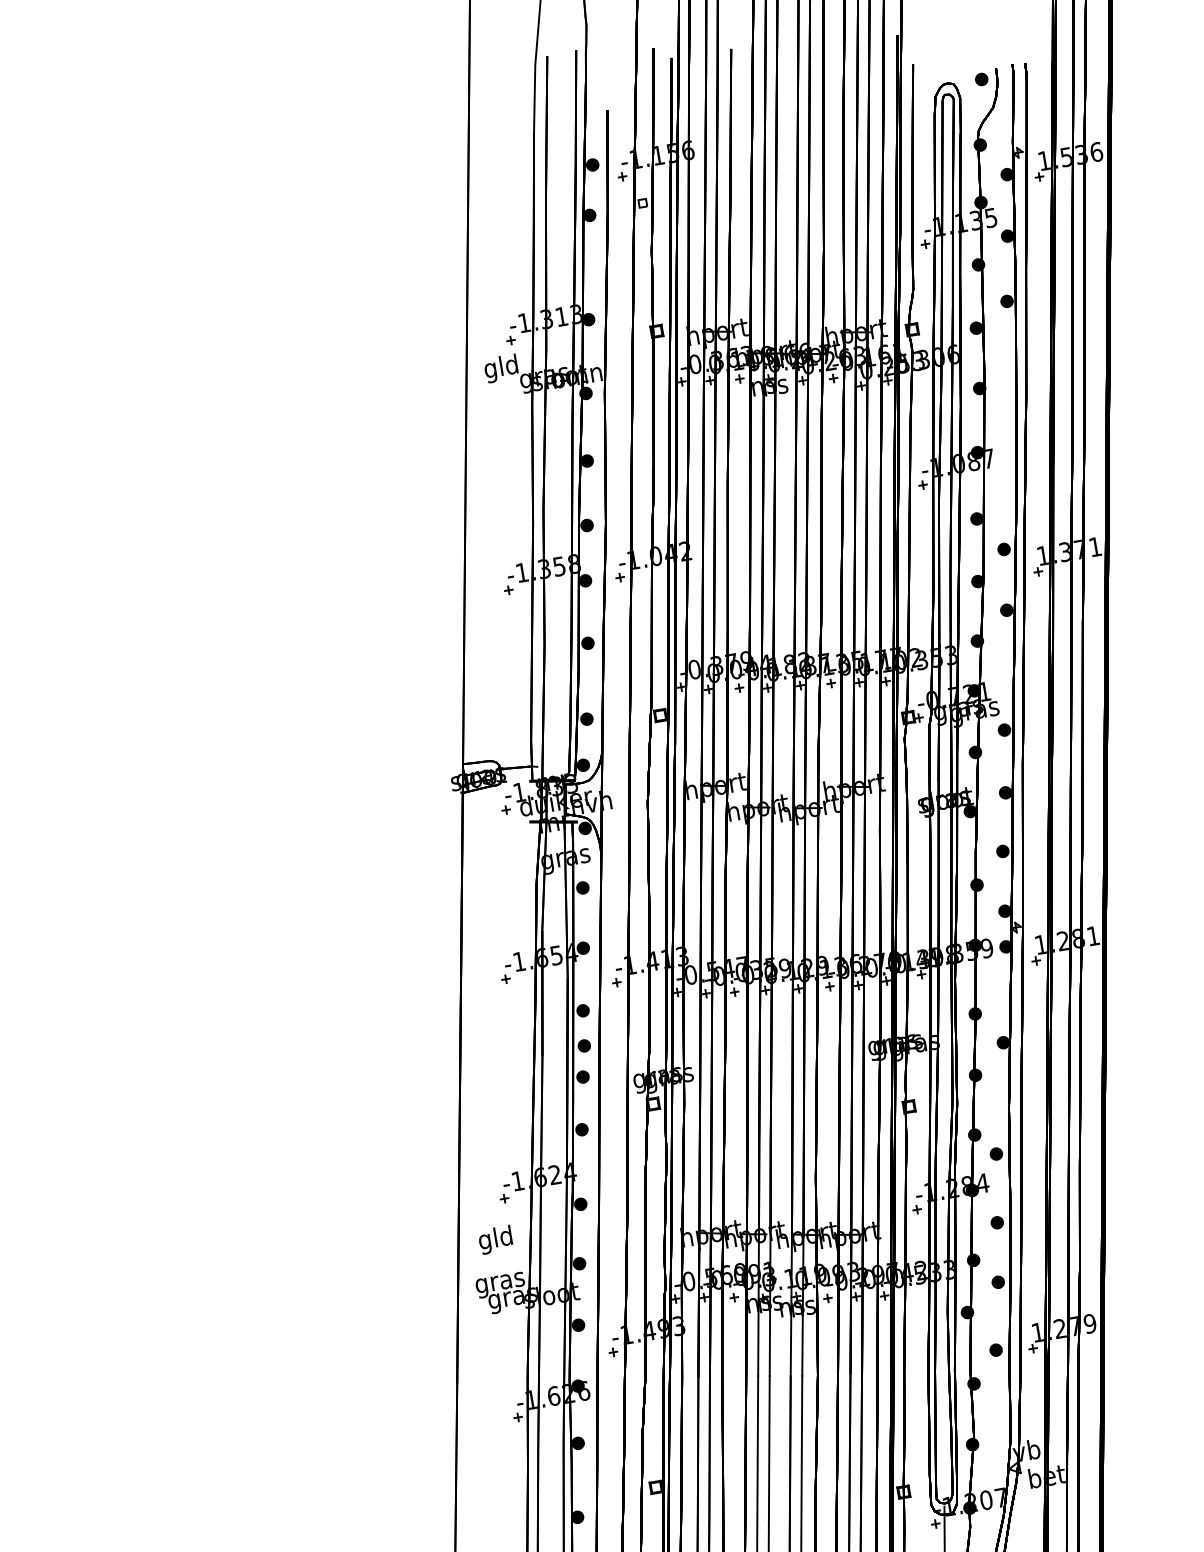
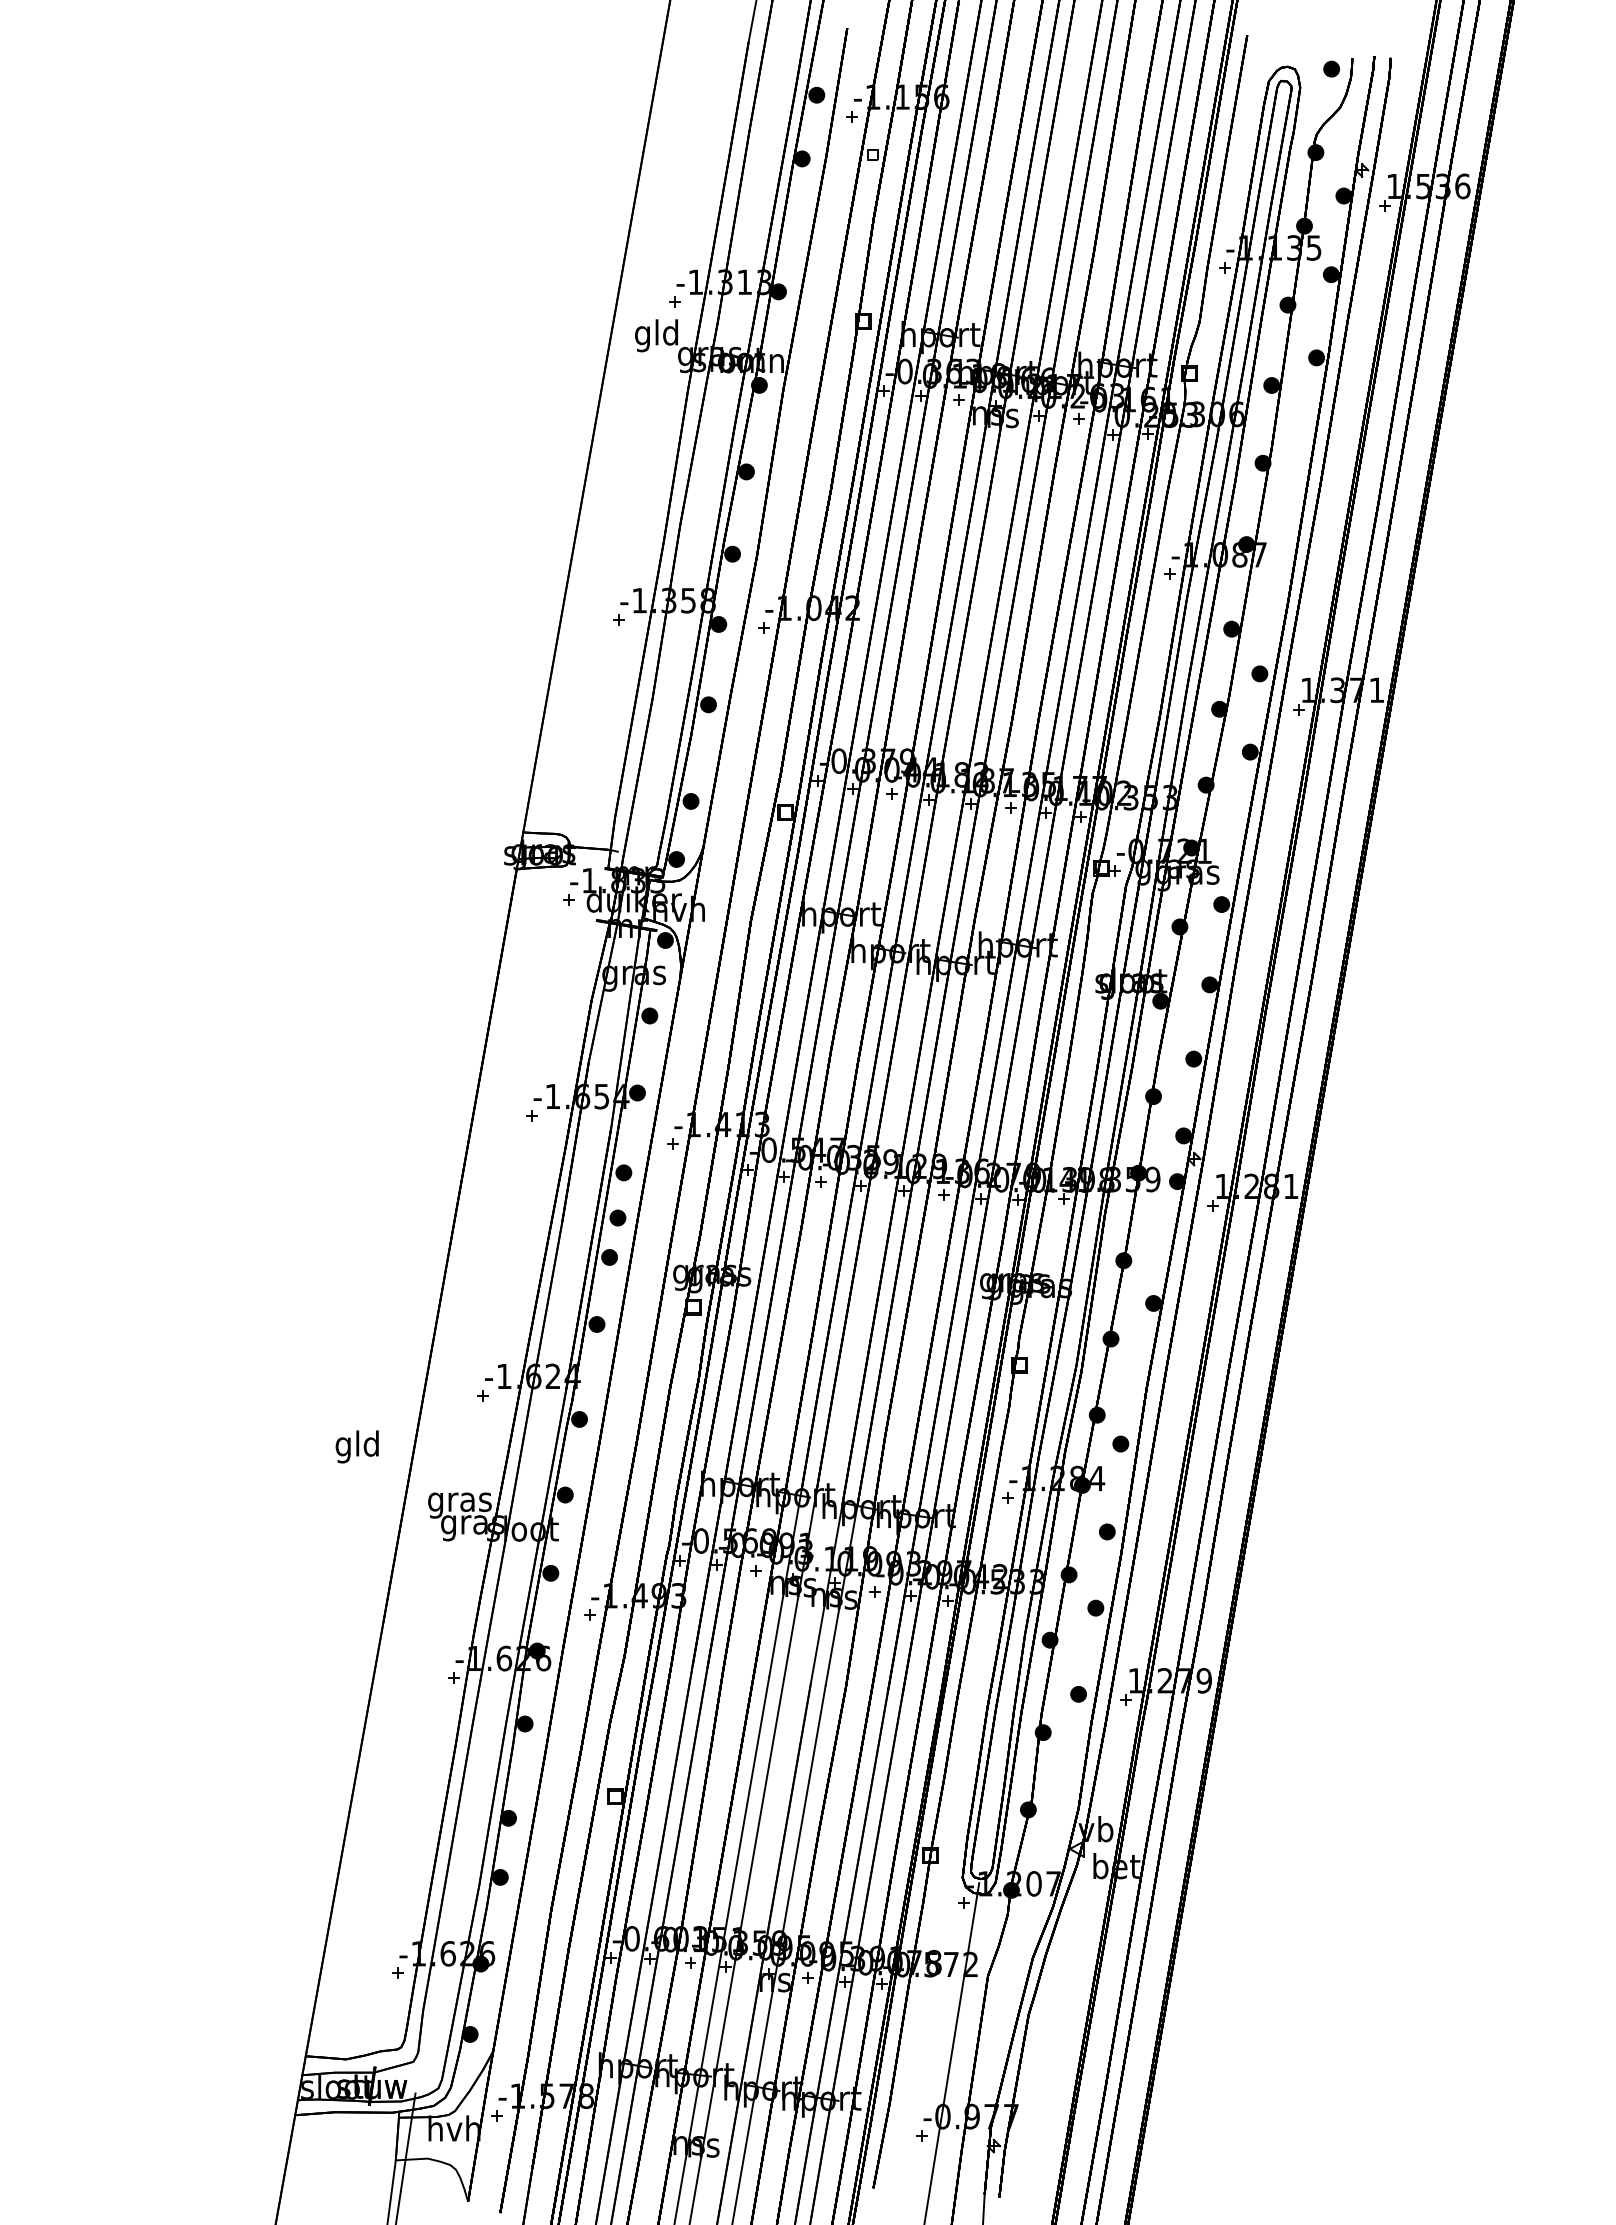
text: (495, 1239) -> (356, 1446), moved

